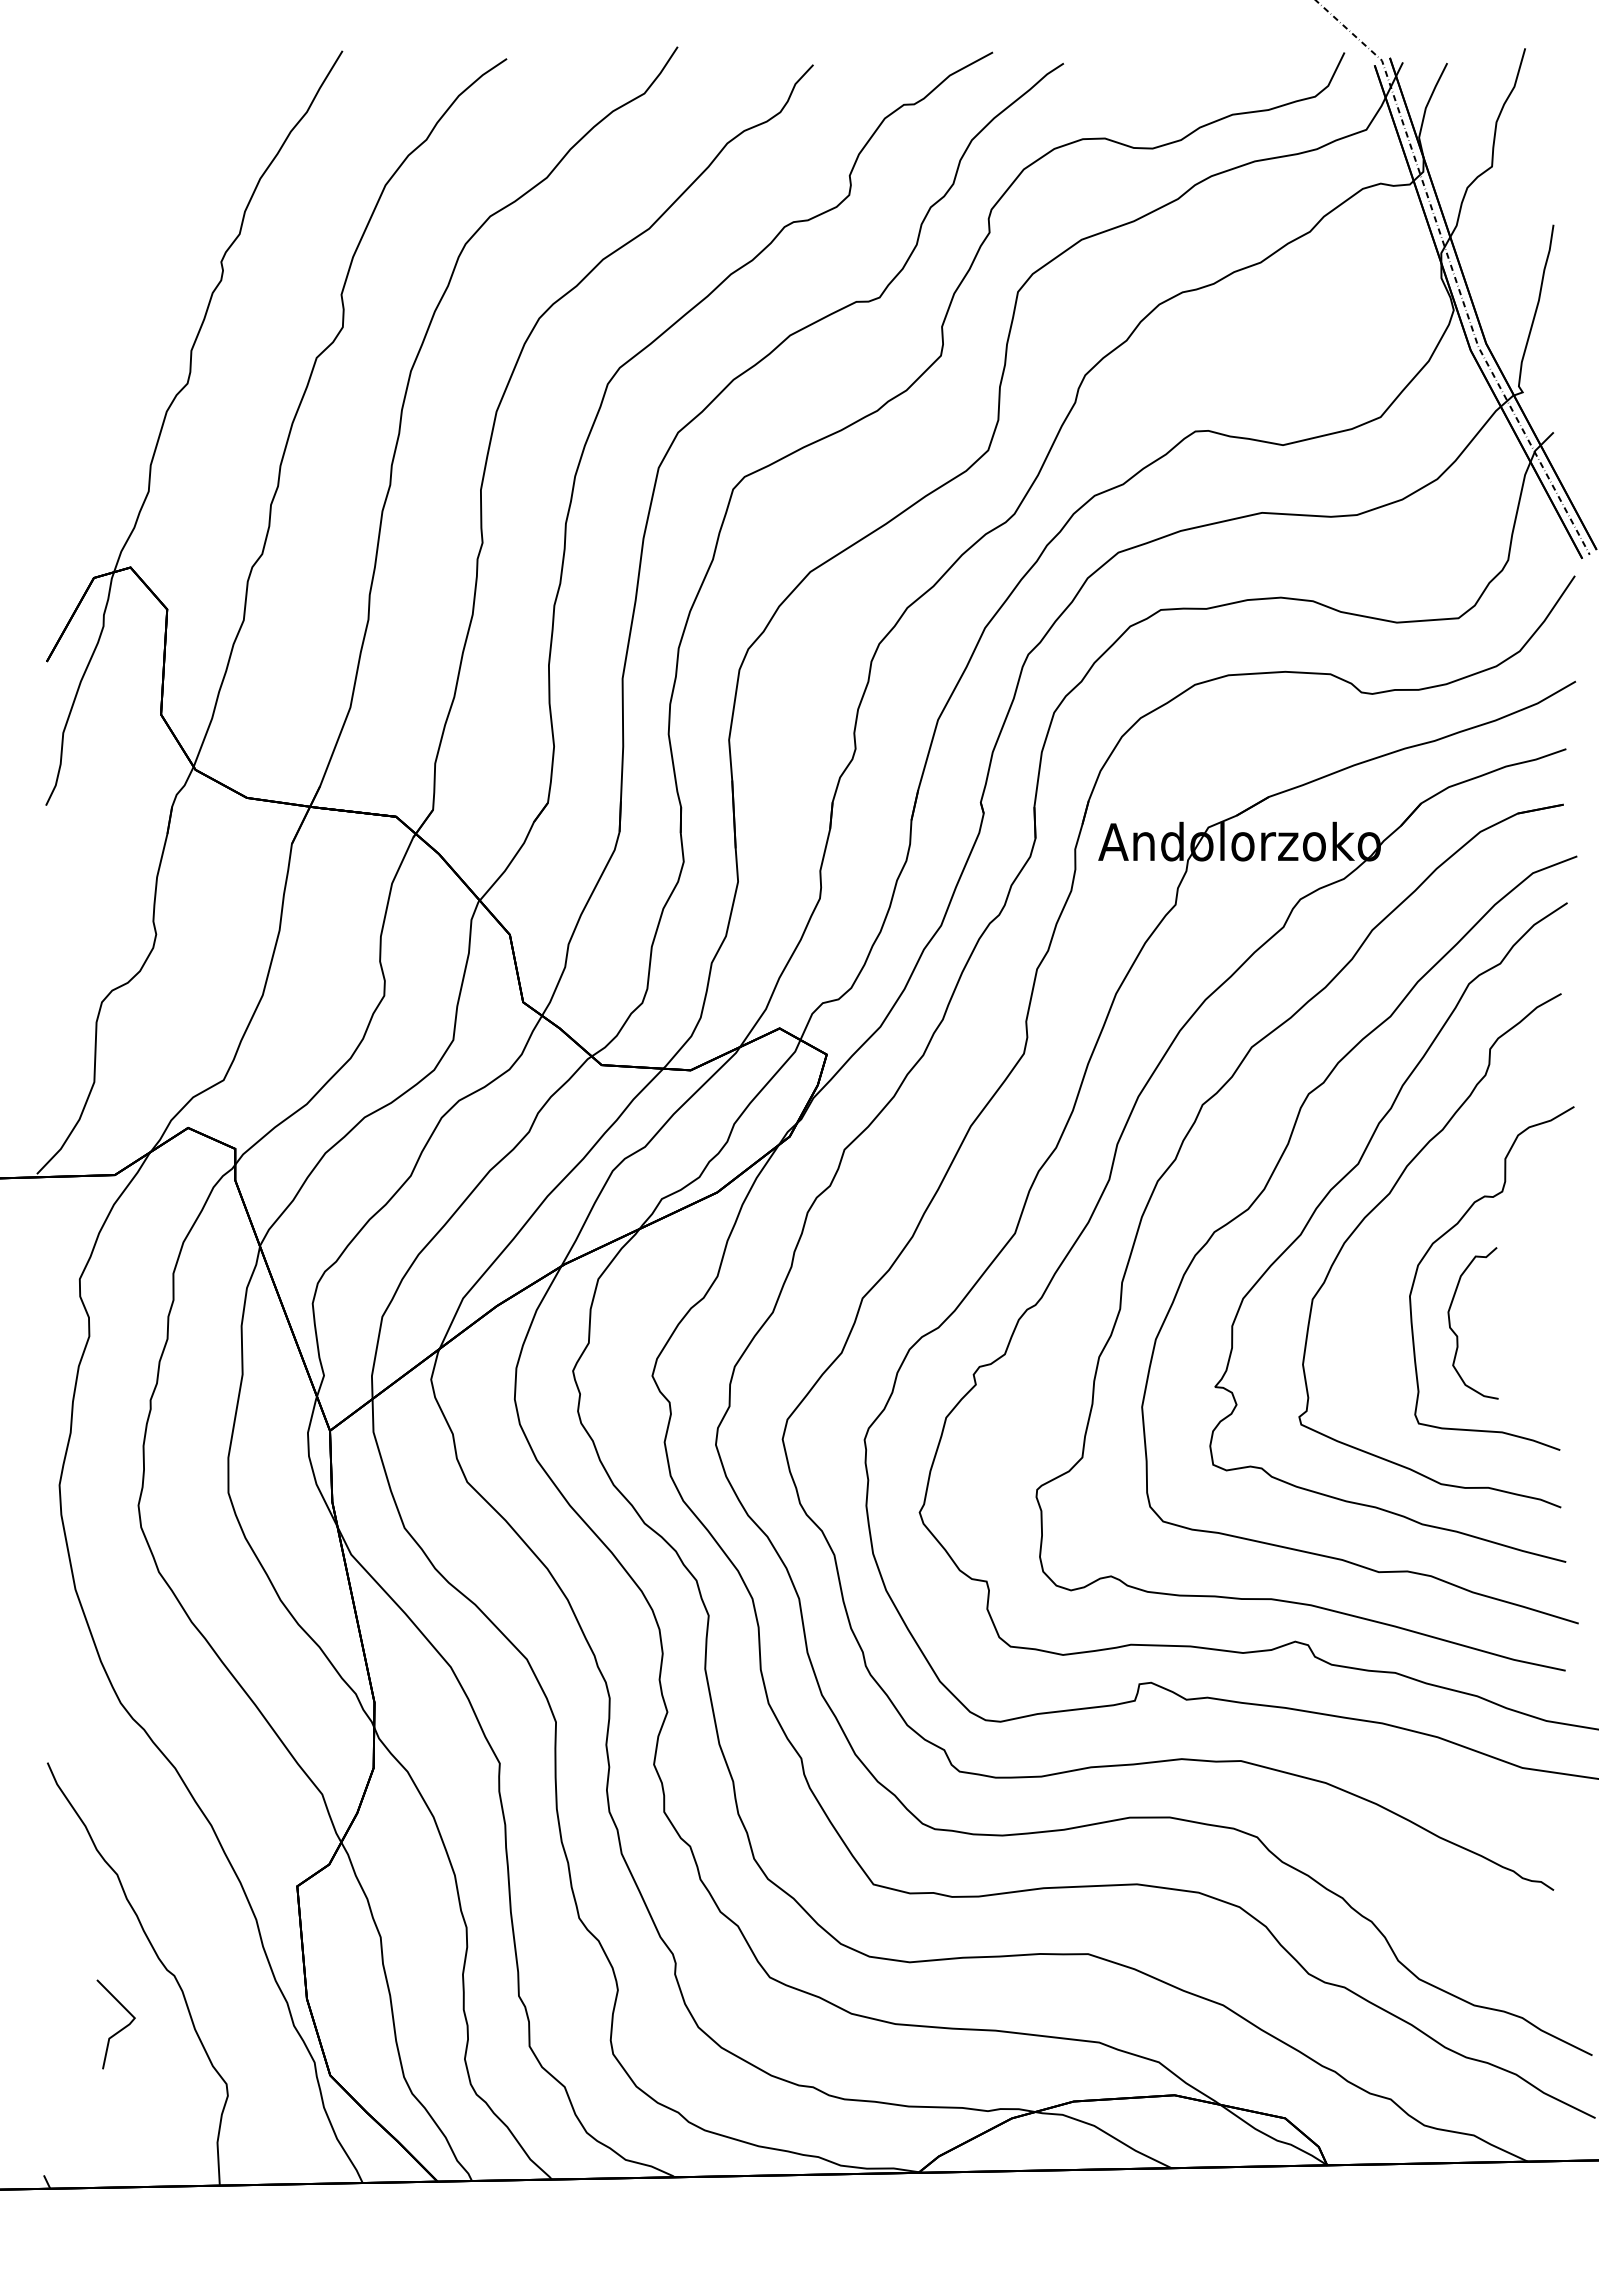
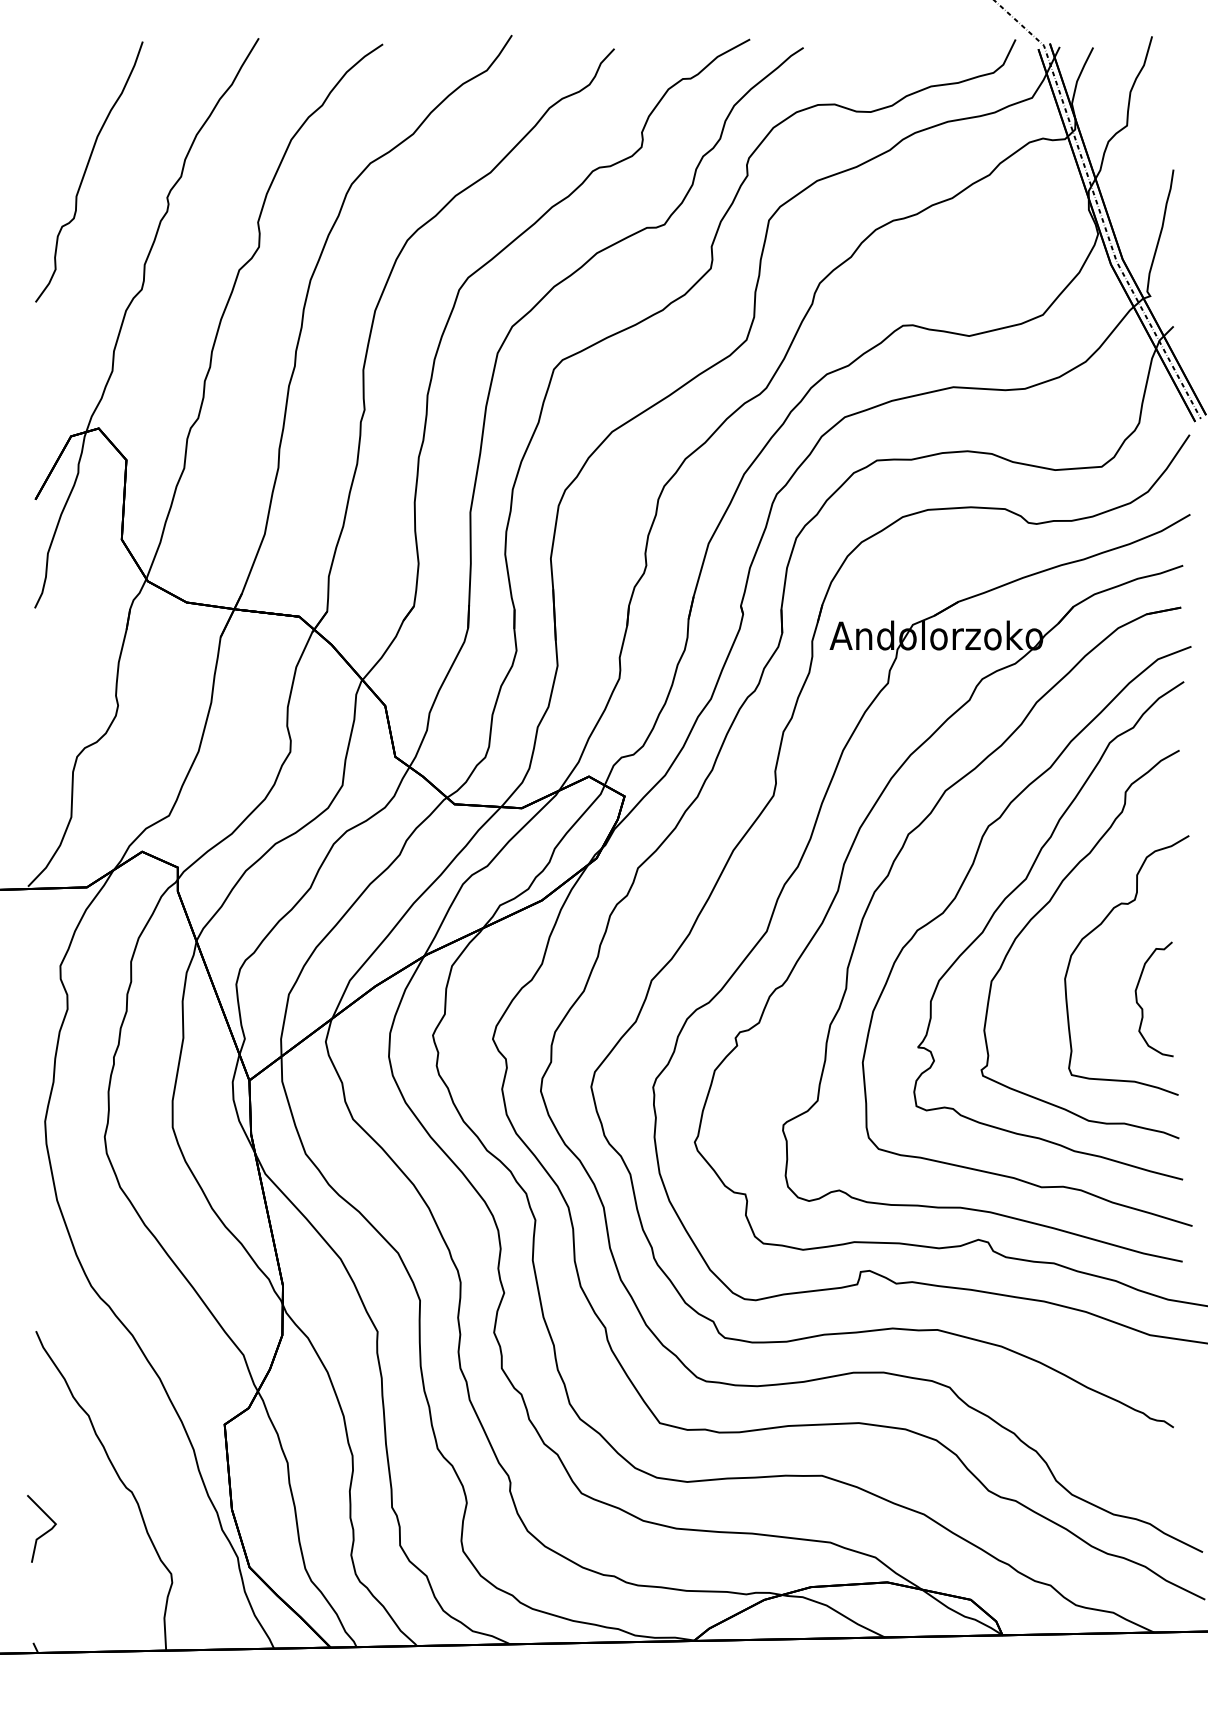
curve: (114, 225) -> (86, 170), added
curve: (1456, 1333) -> (1141, 1007), moved
line: (120, 2029) -> (45, 1532), moved

